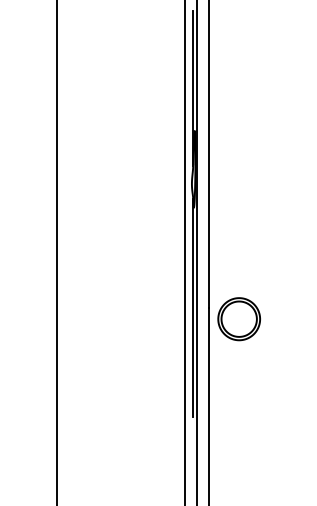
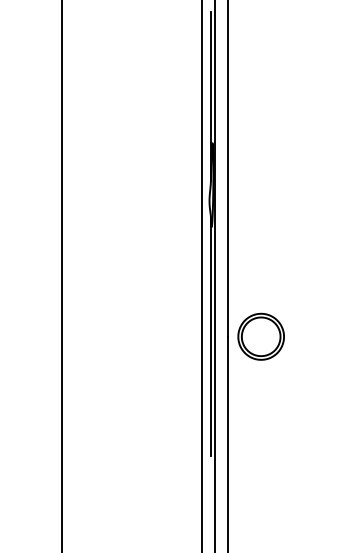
part: (238, 319) -> (260, 337), moved

